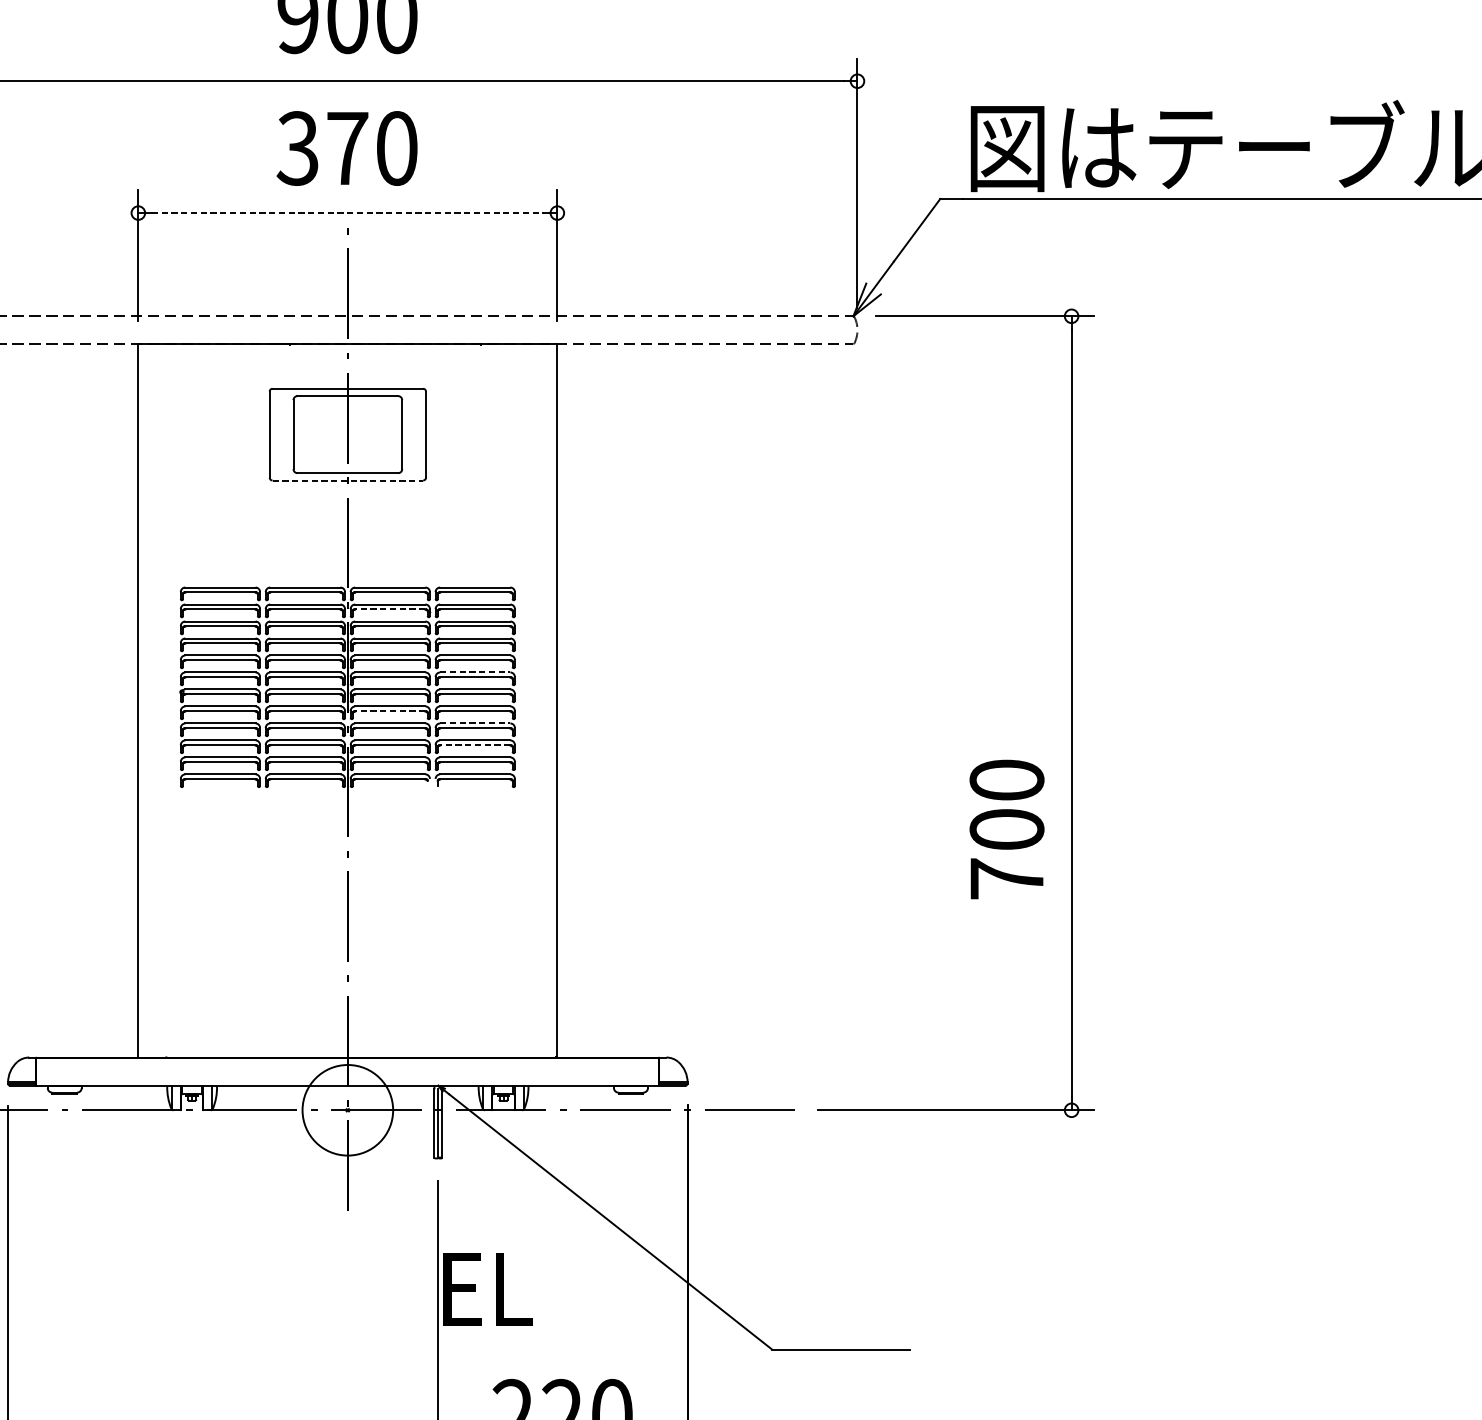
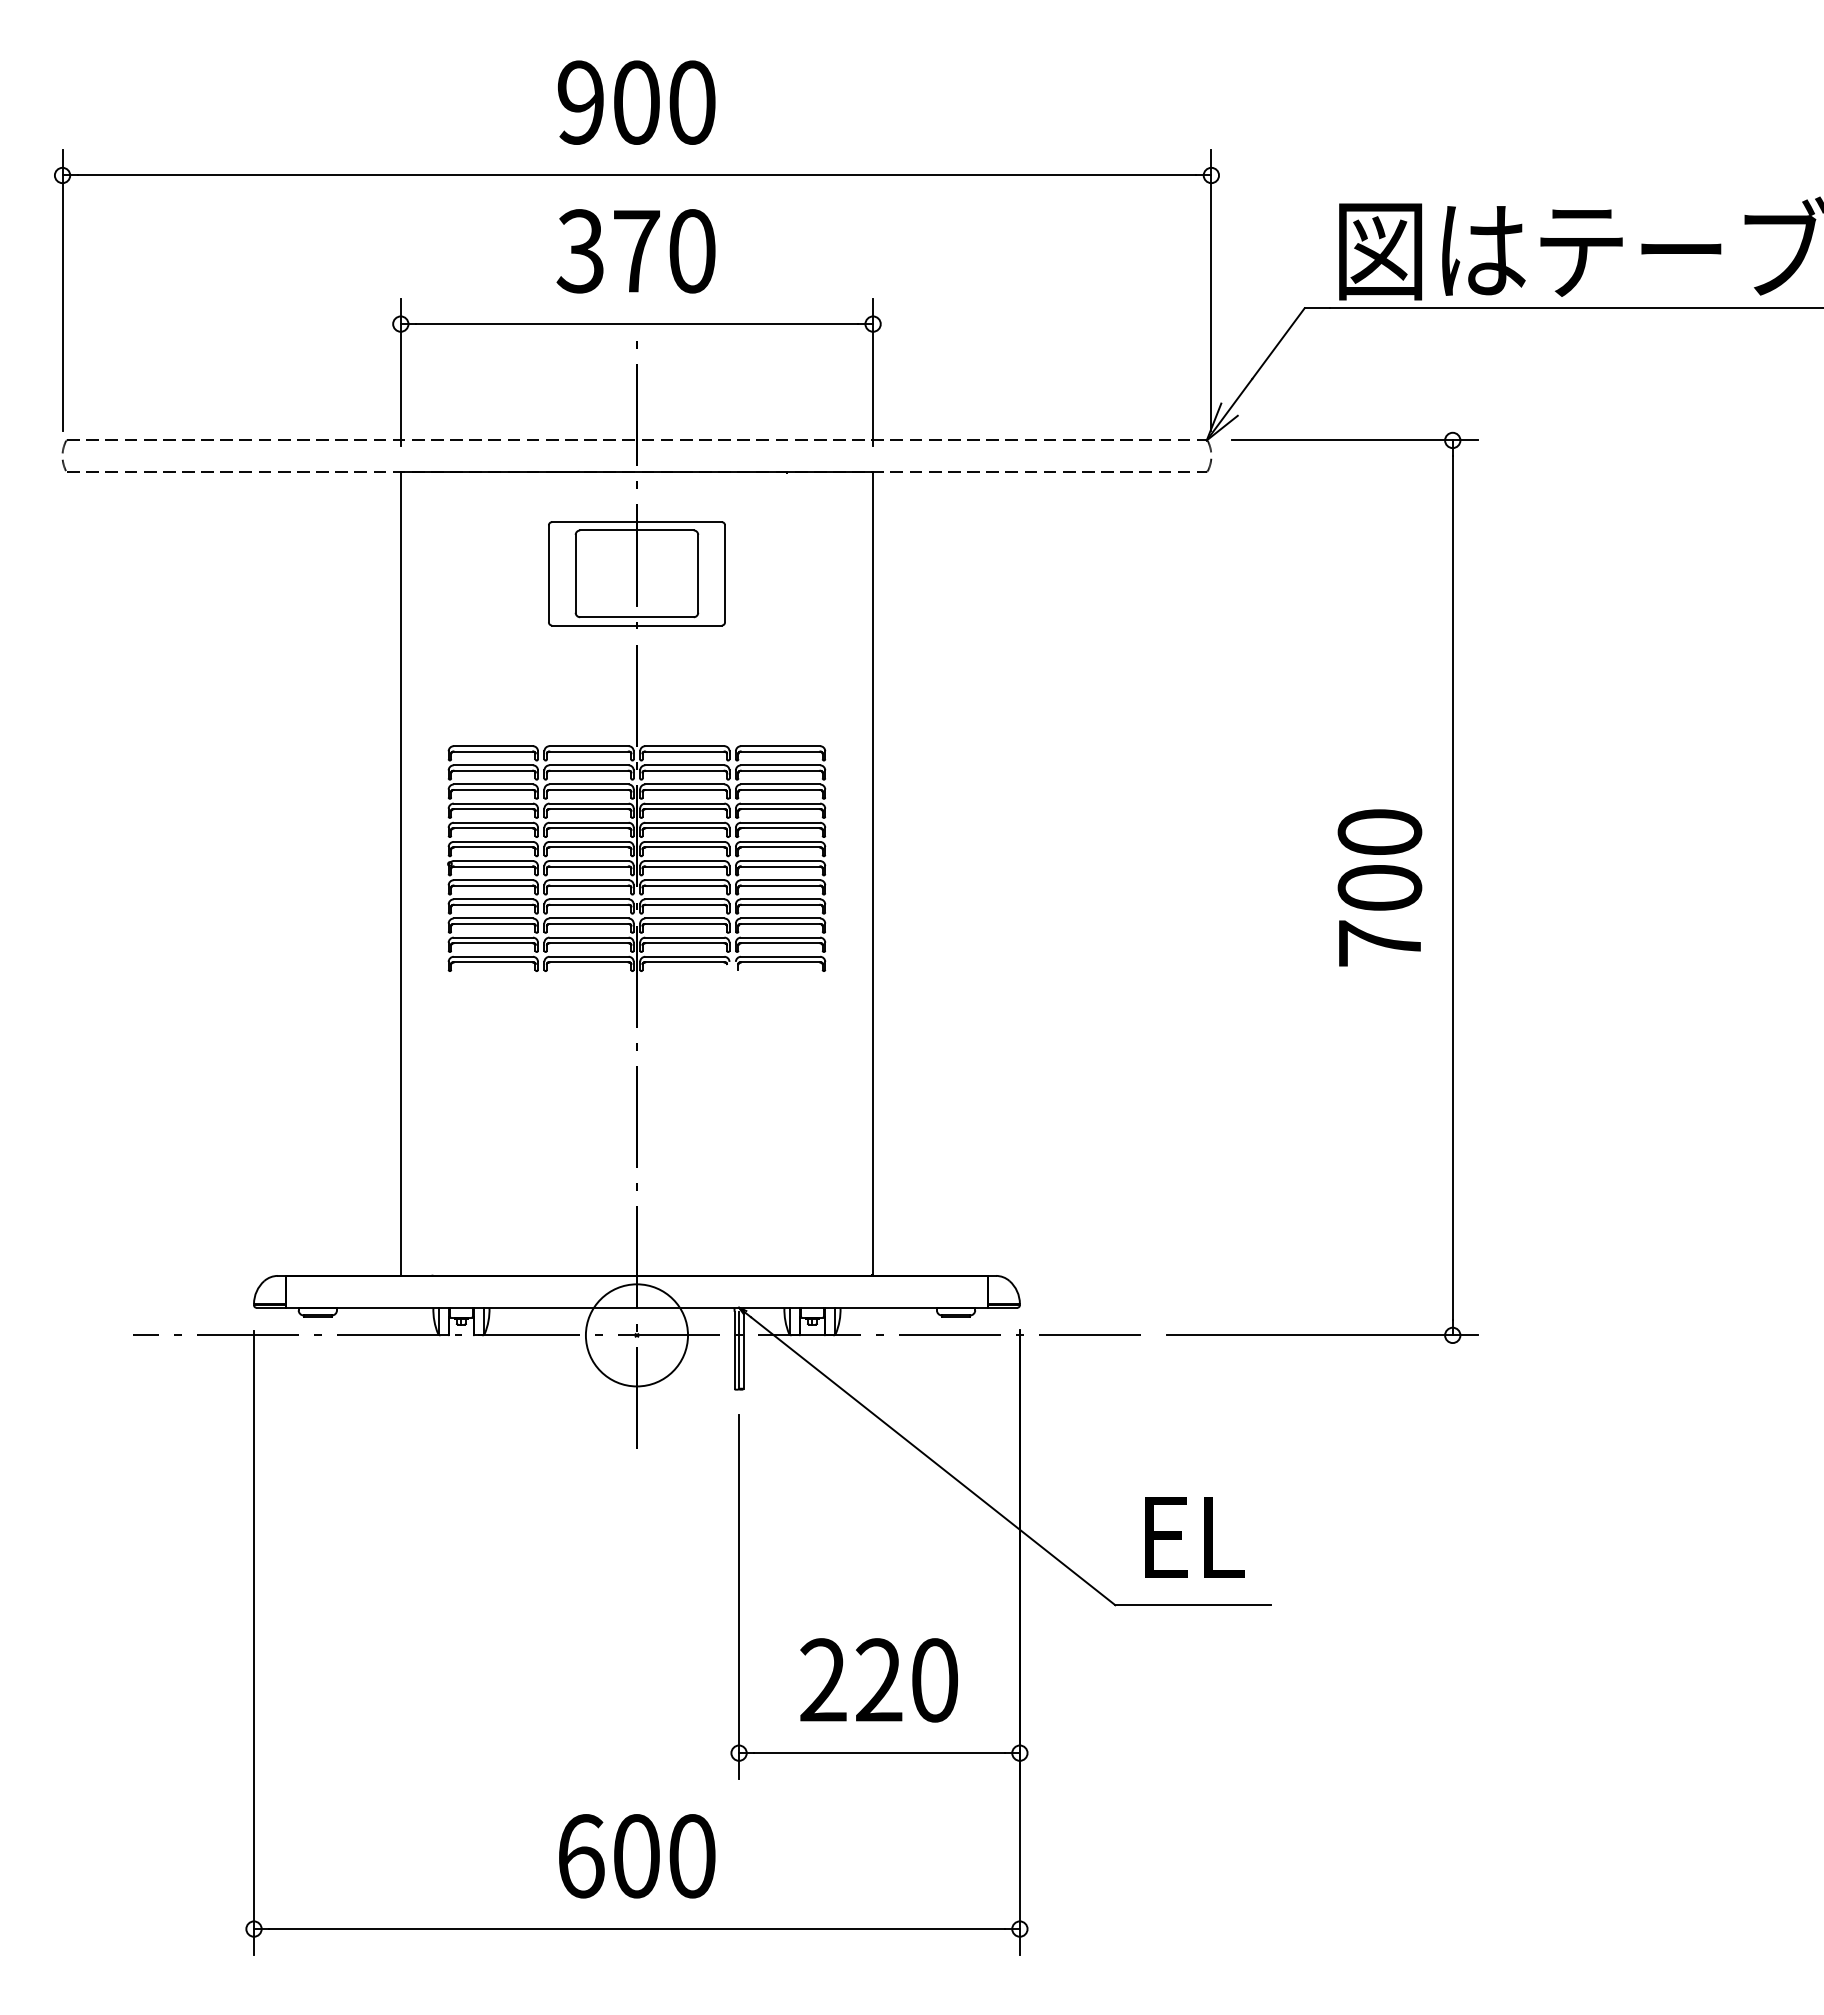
line: (347, 213) -> (636, 324), dashed -> solid
line: (347, 480) -> (636, 625), dashed -> solid
line: (390, 609) -> (684, 770), dashed -> solid
line: (475, 672) -> (780, 841), dashed -> solid
line: (390, 711) -> (684, 885), dashed -> solid
line: (475, 723) -> (780, 899), dashed -> solid
line: (475, 745) -> (780, 924), dashed -> solid
text: (1006, 829) -> (1379, 887), moved
text: (487, 1289) -> (1194, 1537), moved

